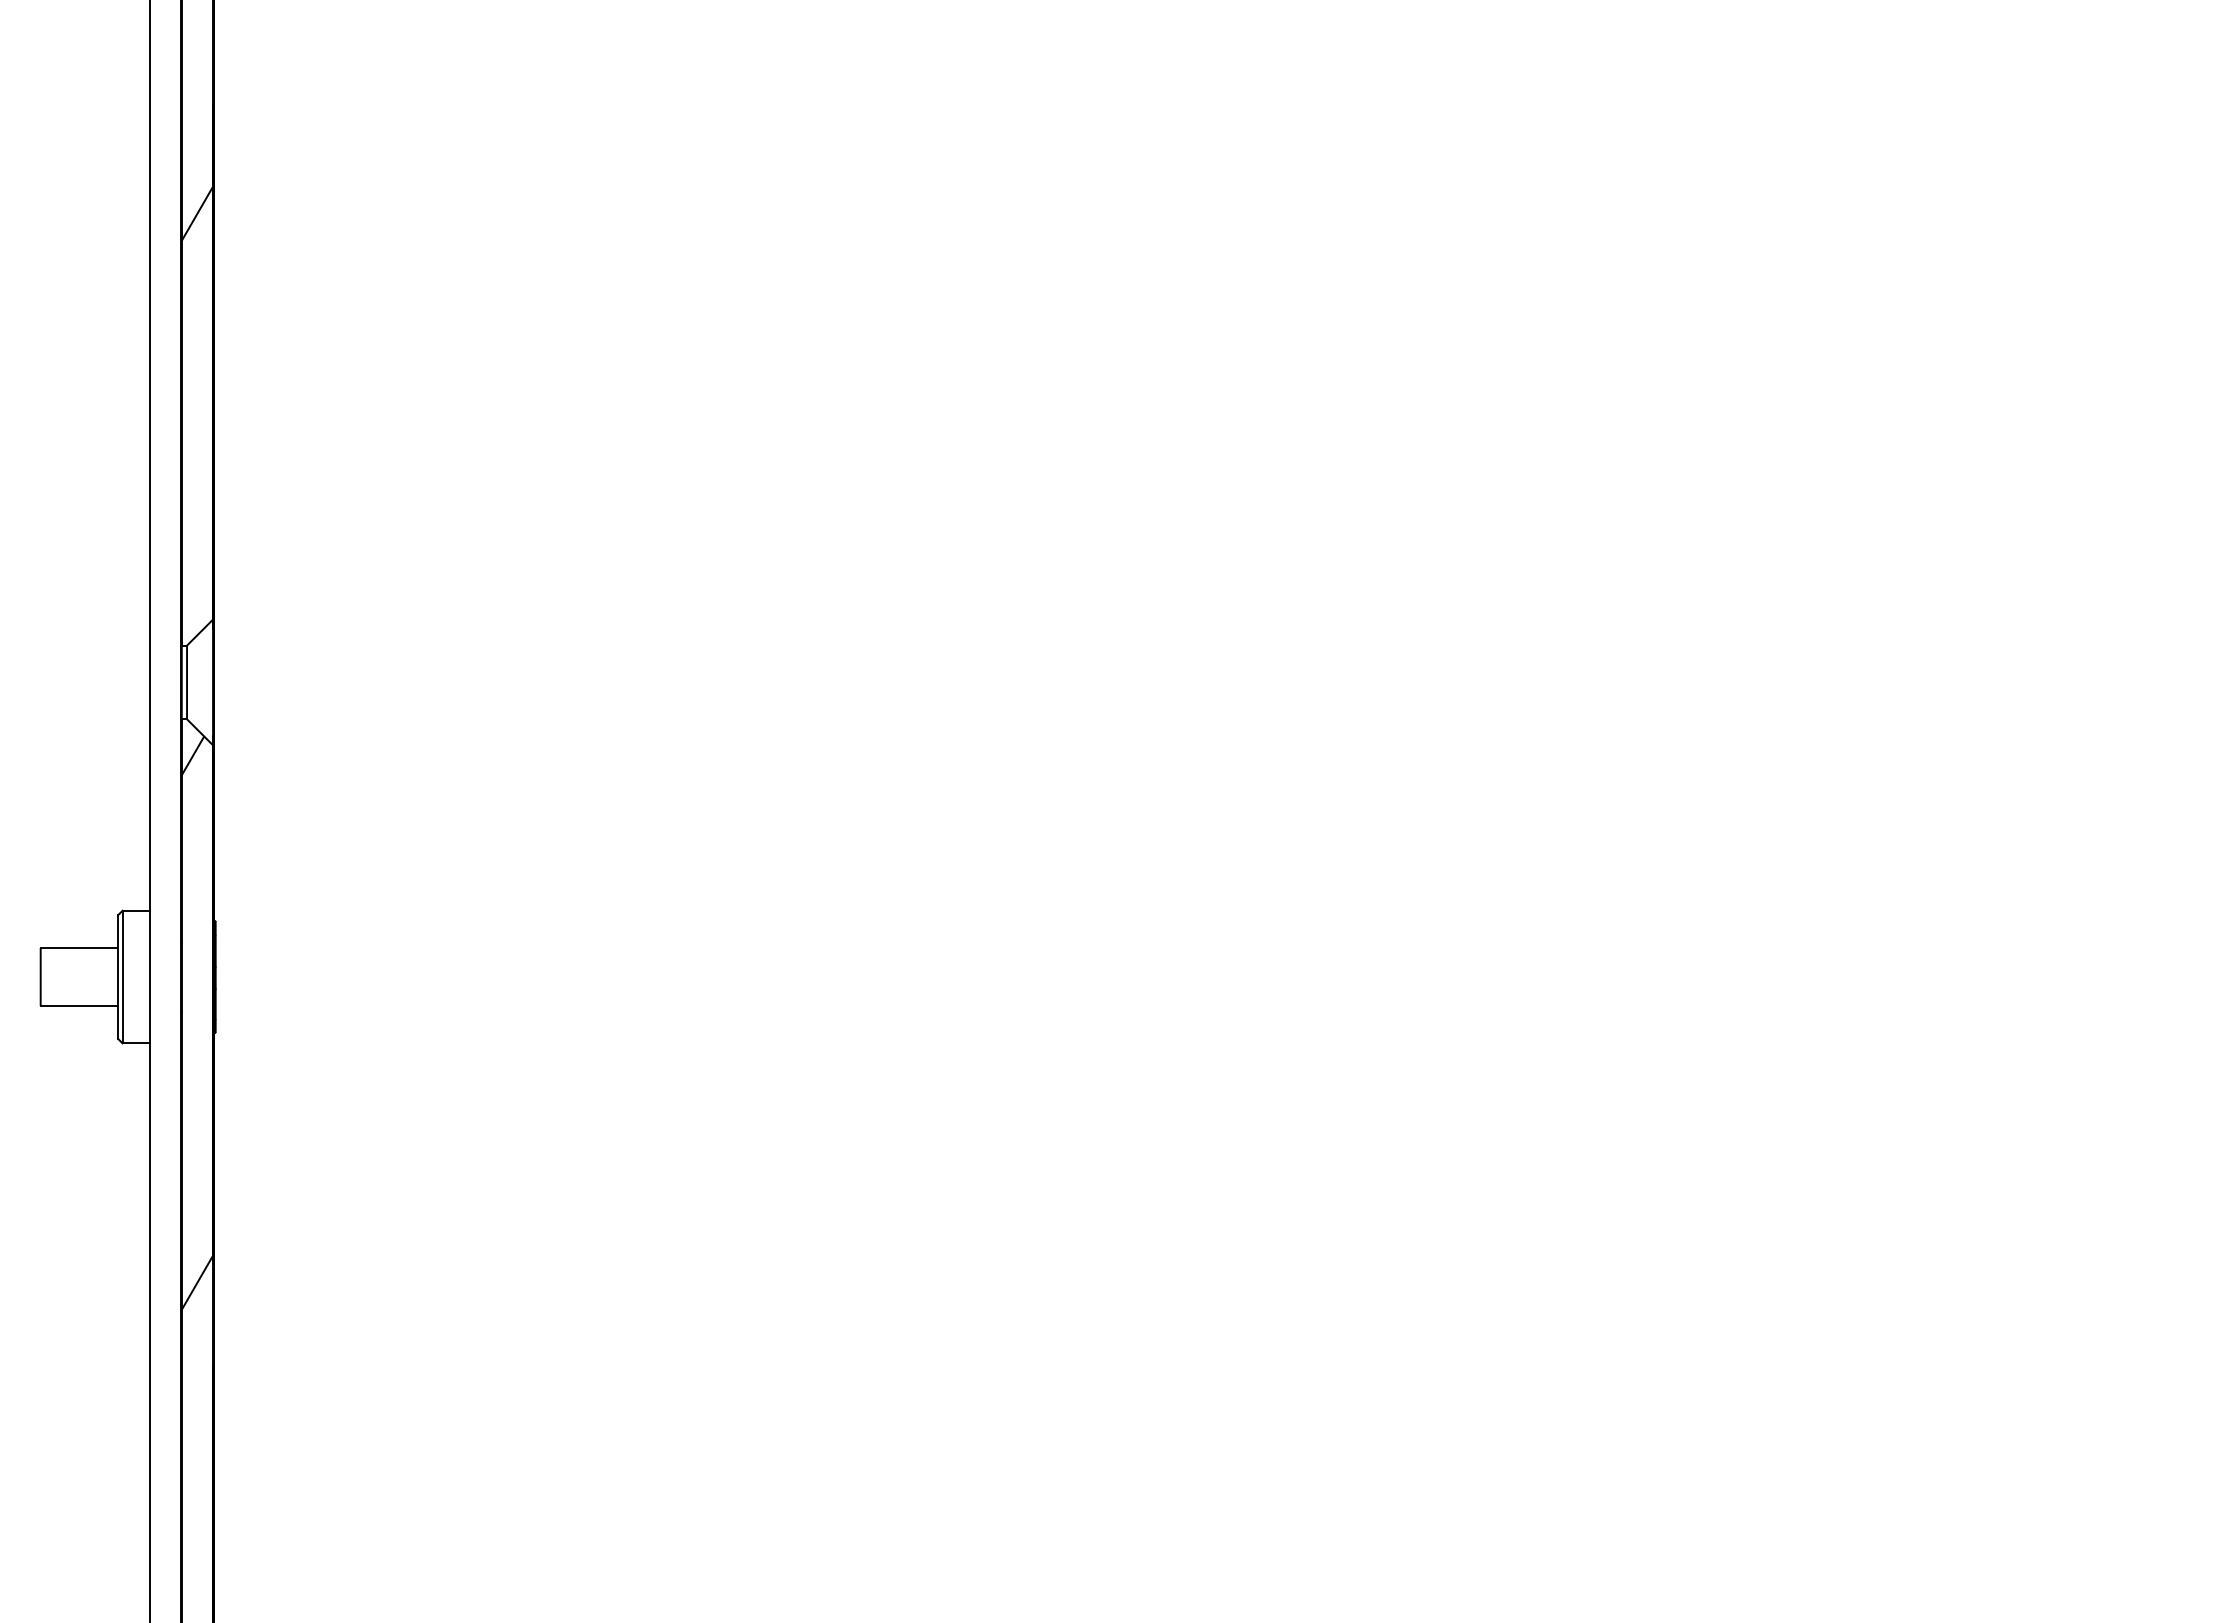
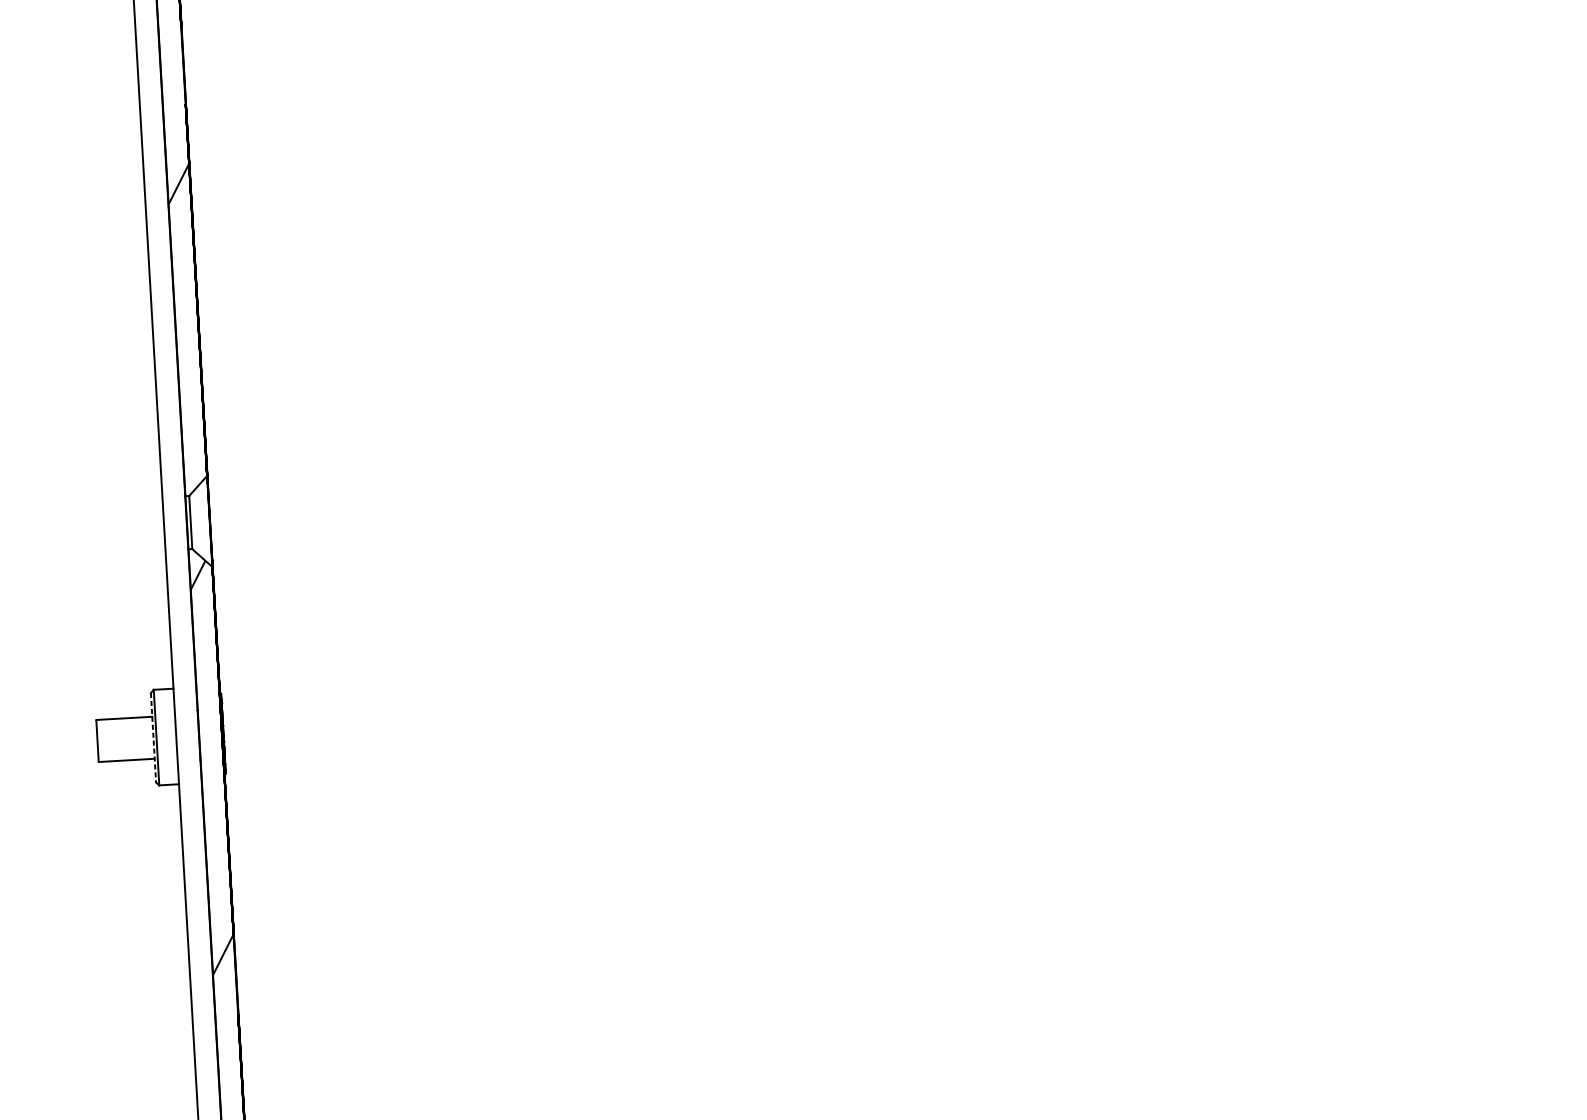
line: (118, 977) -> (153, 738), solid -> dashed

